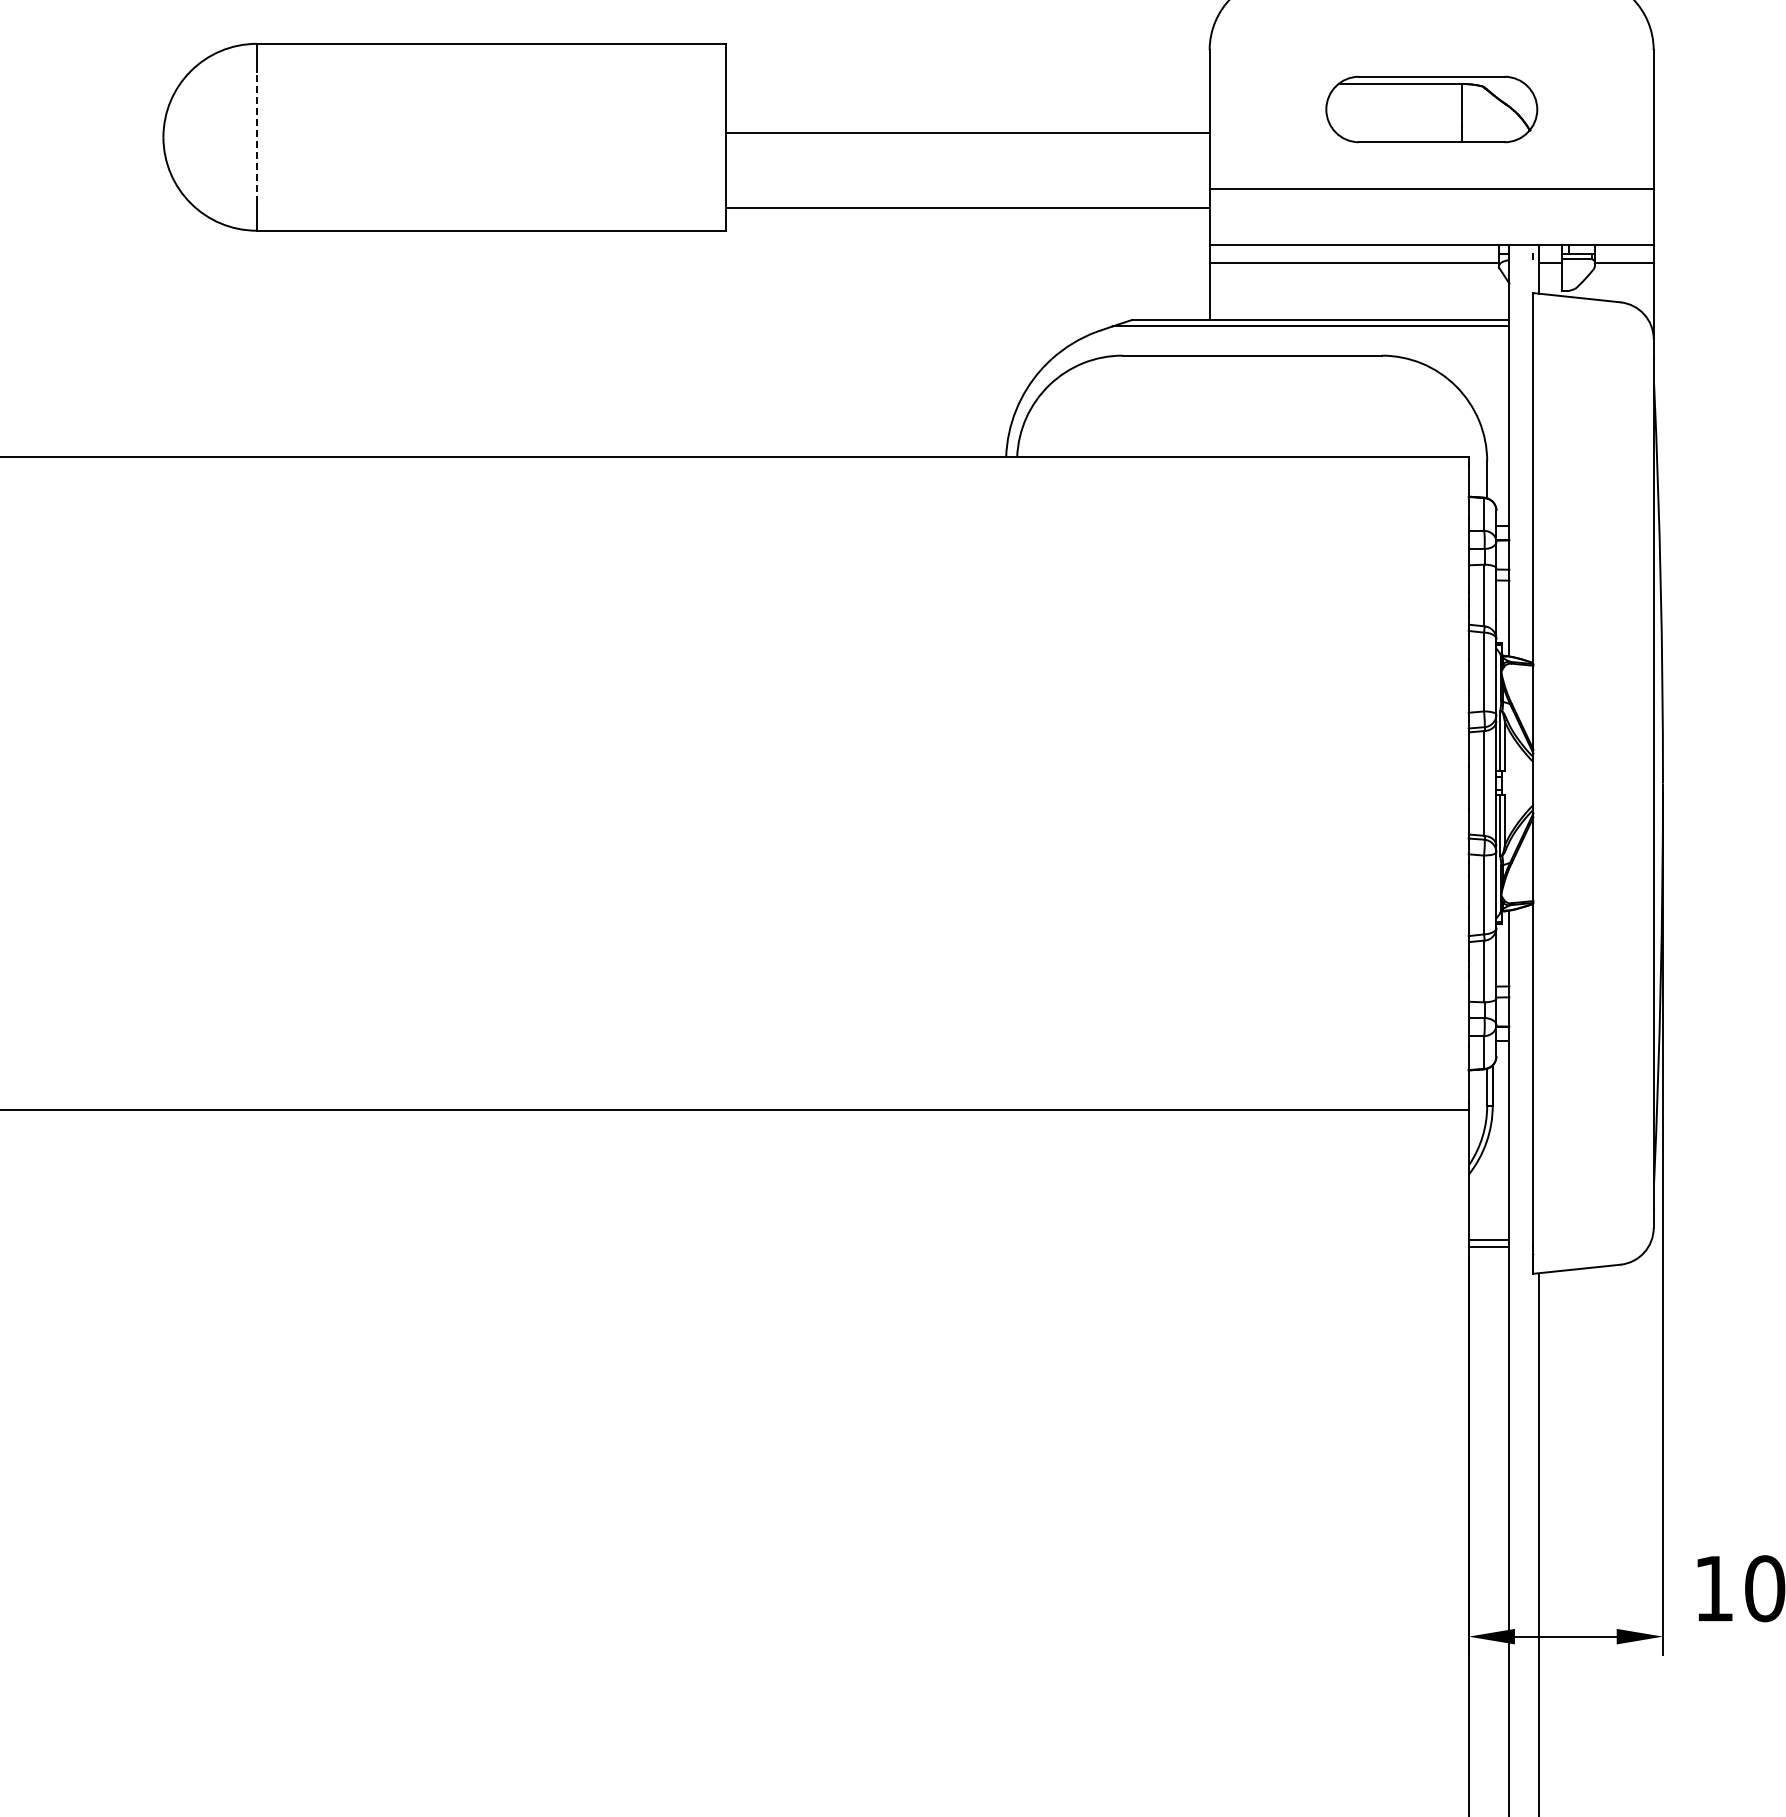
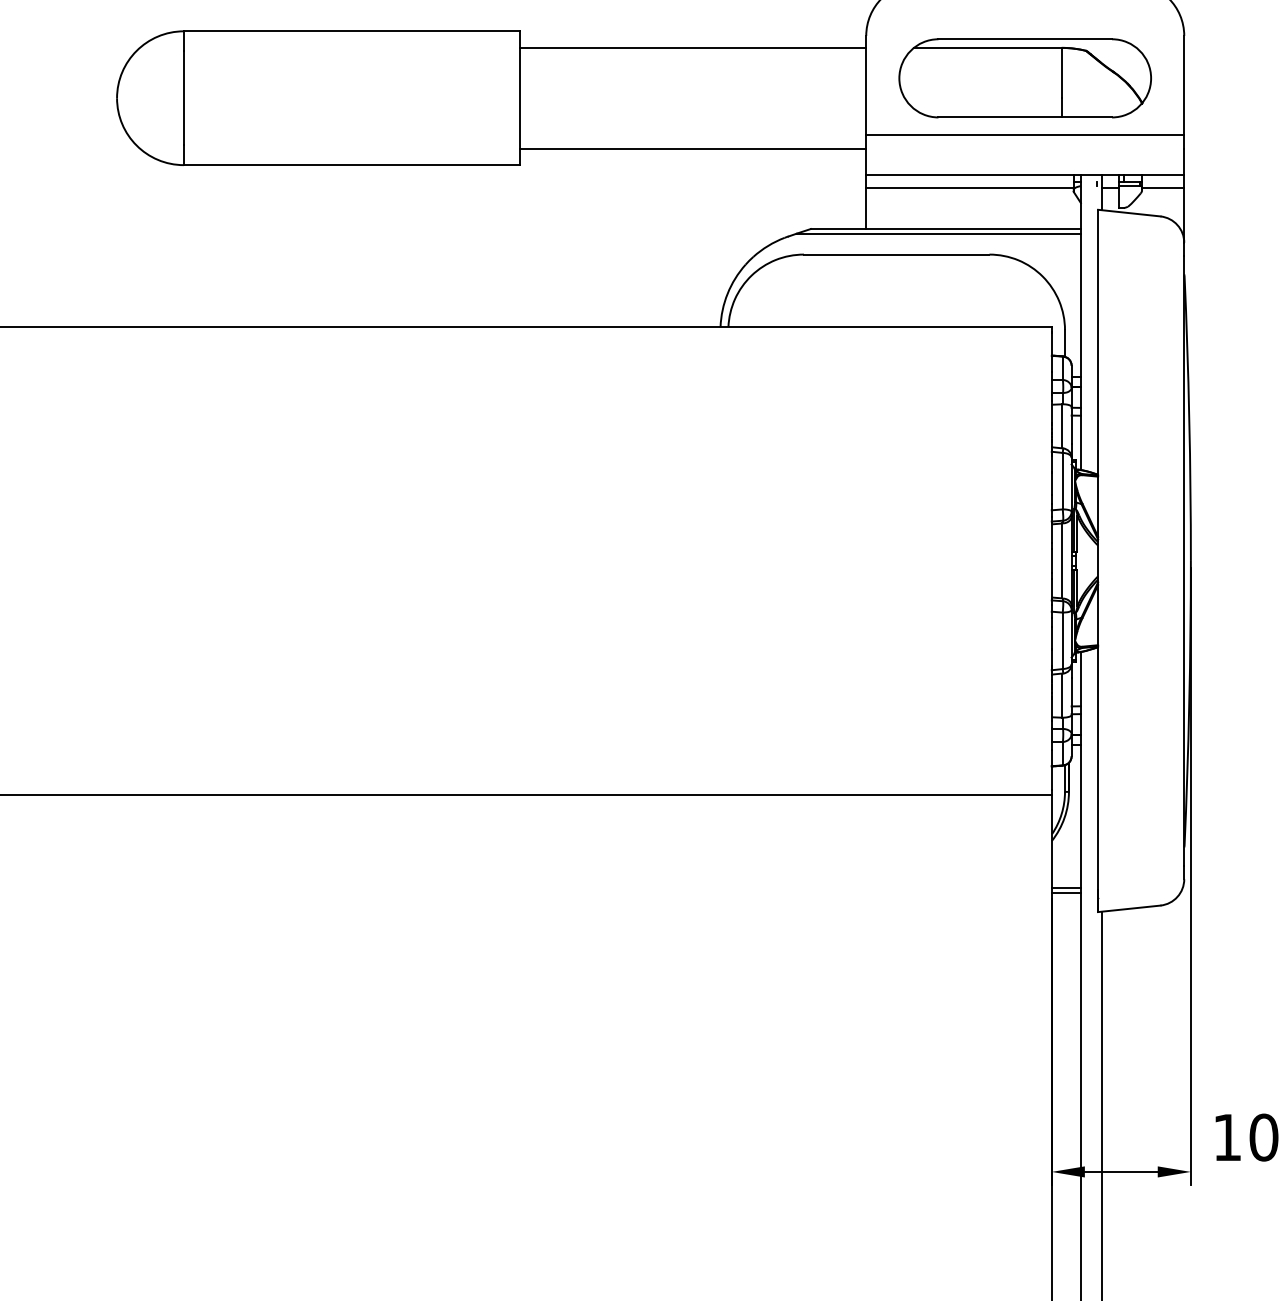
part: (1431, 109) -> (1025, 78), size x1.67
line: (967, 132) -> (692, 47), moved
line: (256, 137) -> (183, 98), dashed -> solid

